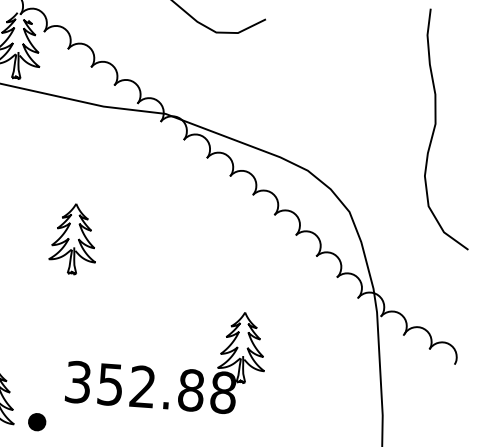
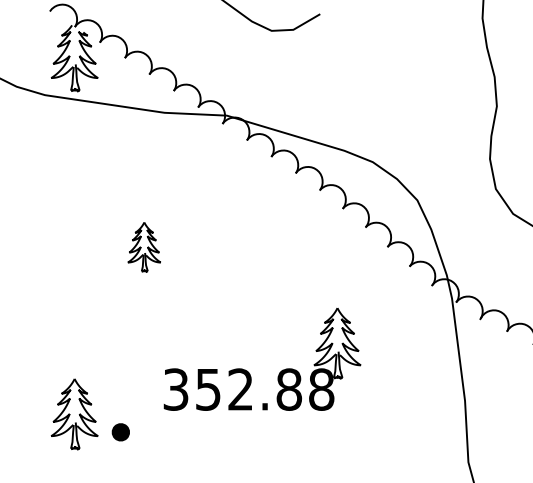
part: (73, 239) -> (144, 247), size x0.7
part: (152, 370) -> (249, 372), moved

